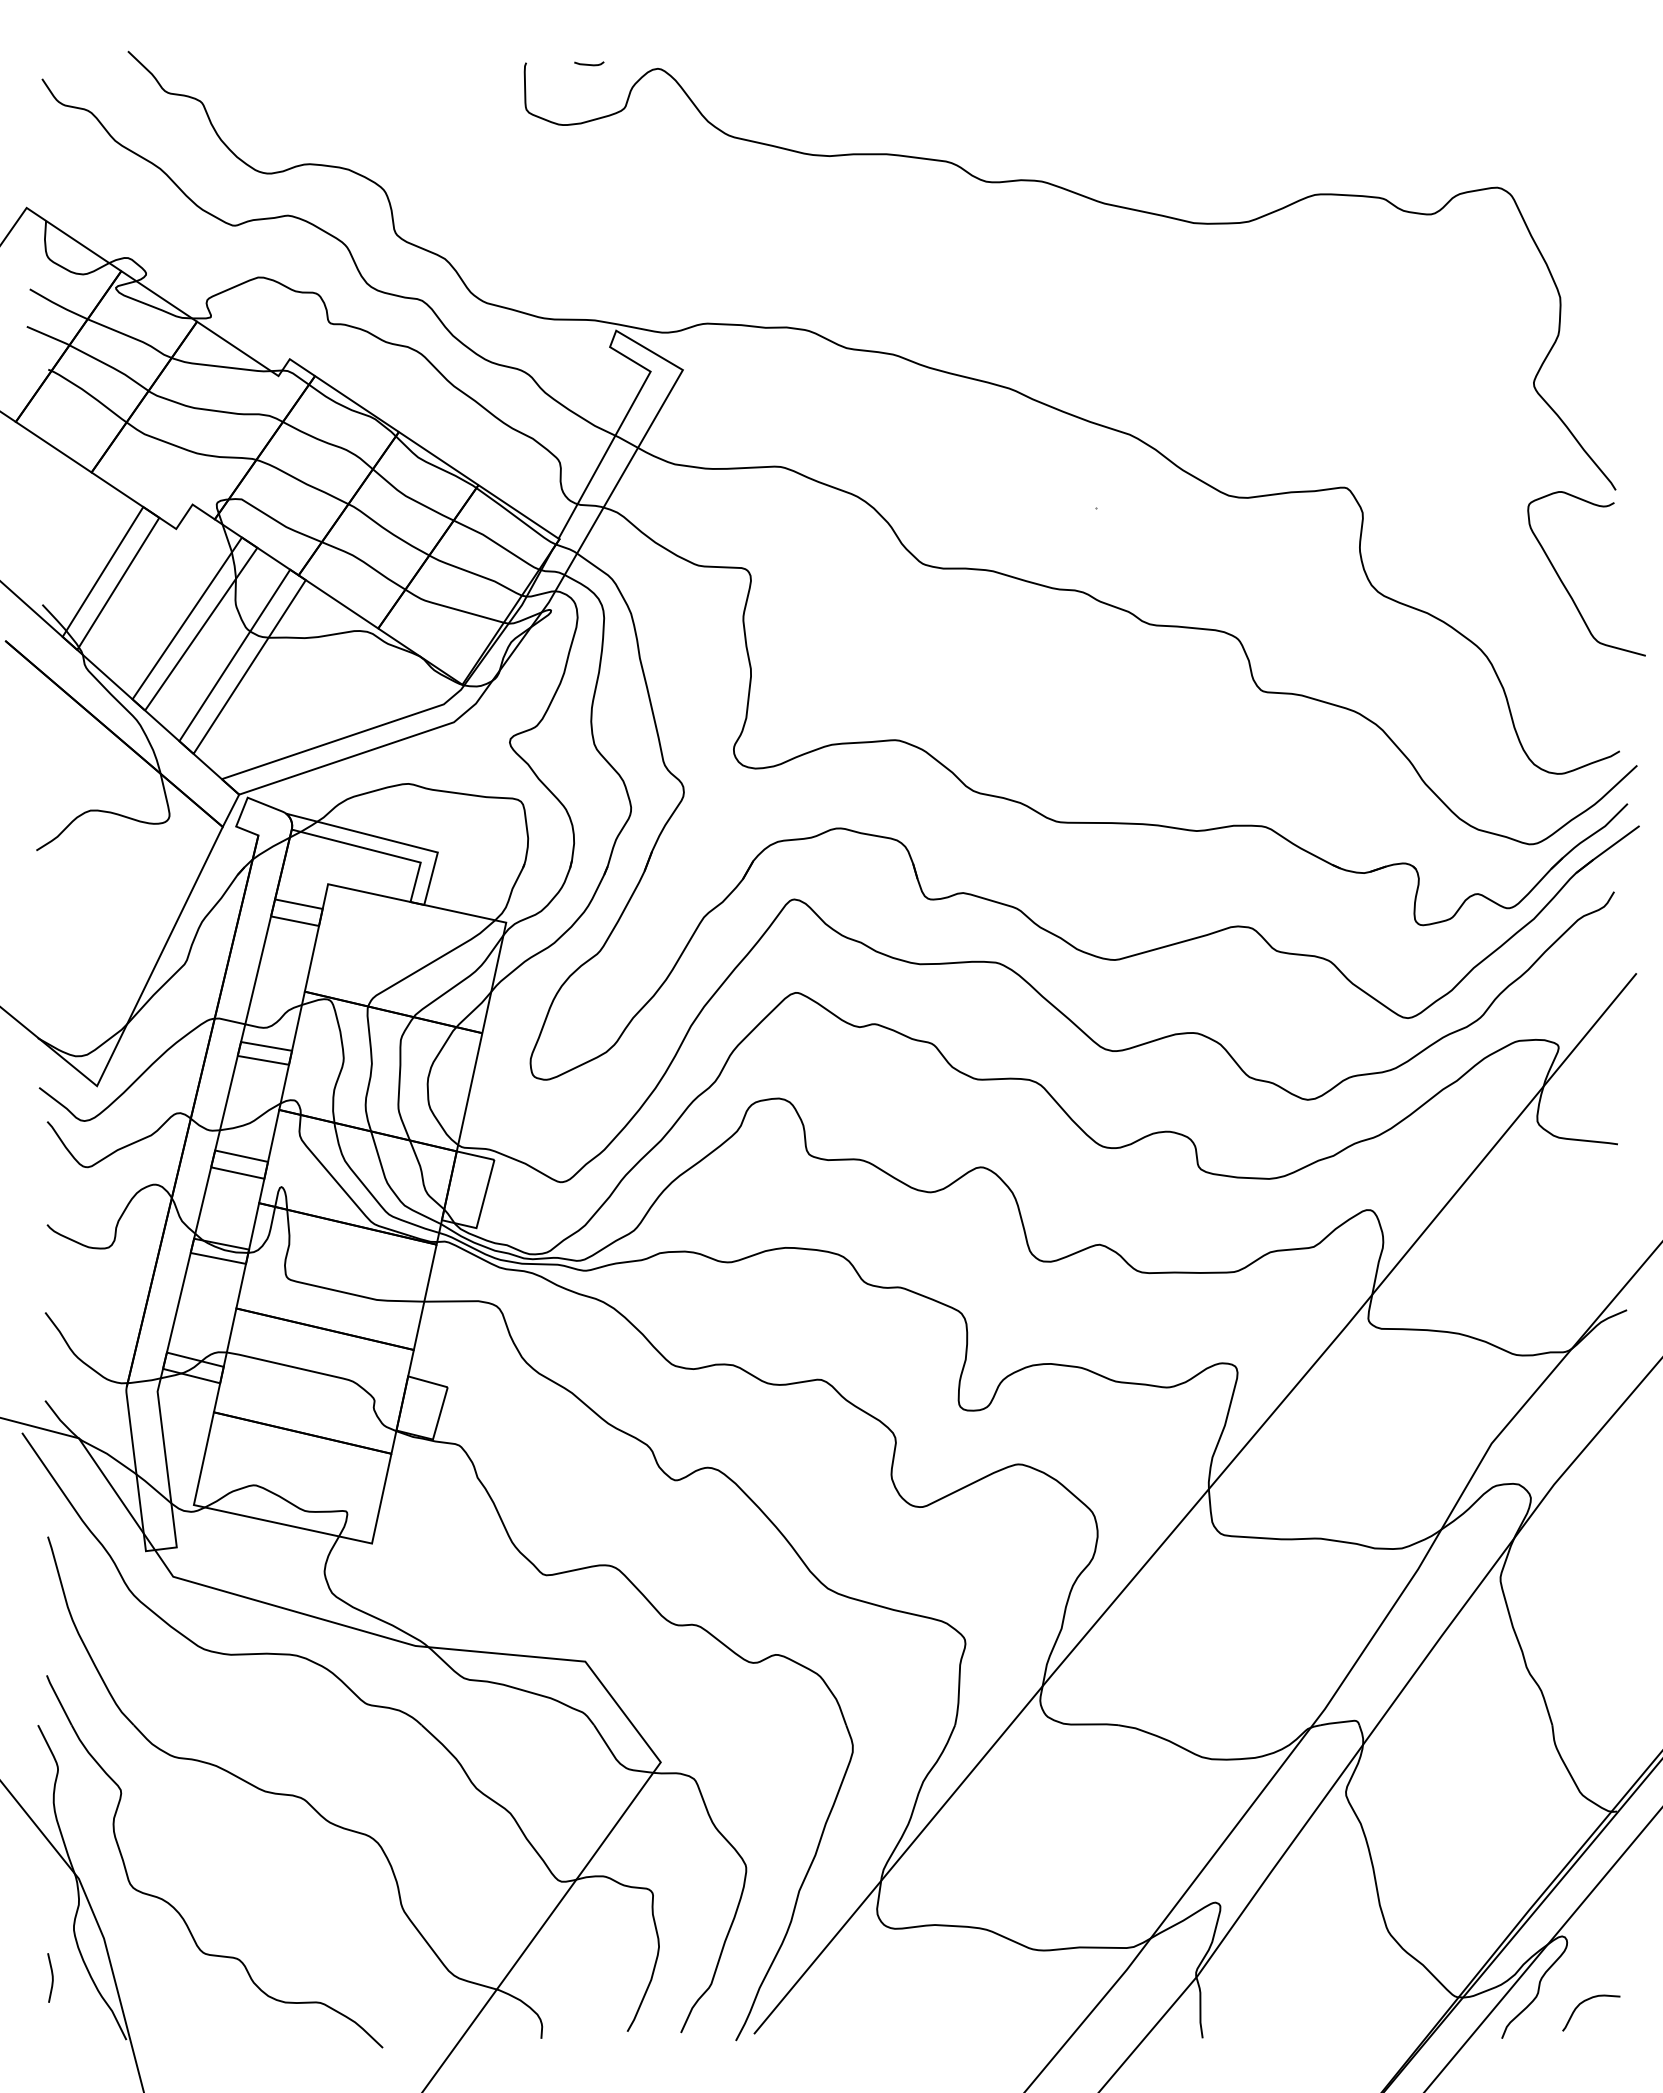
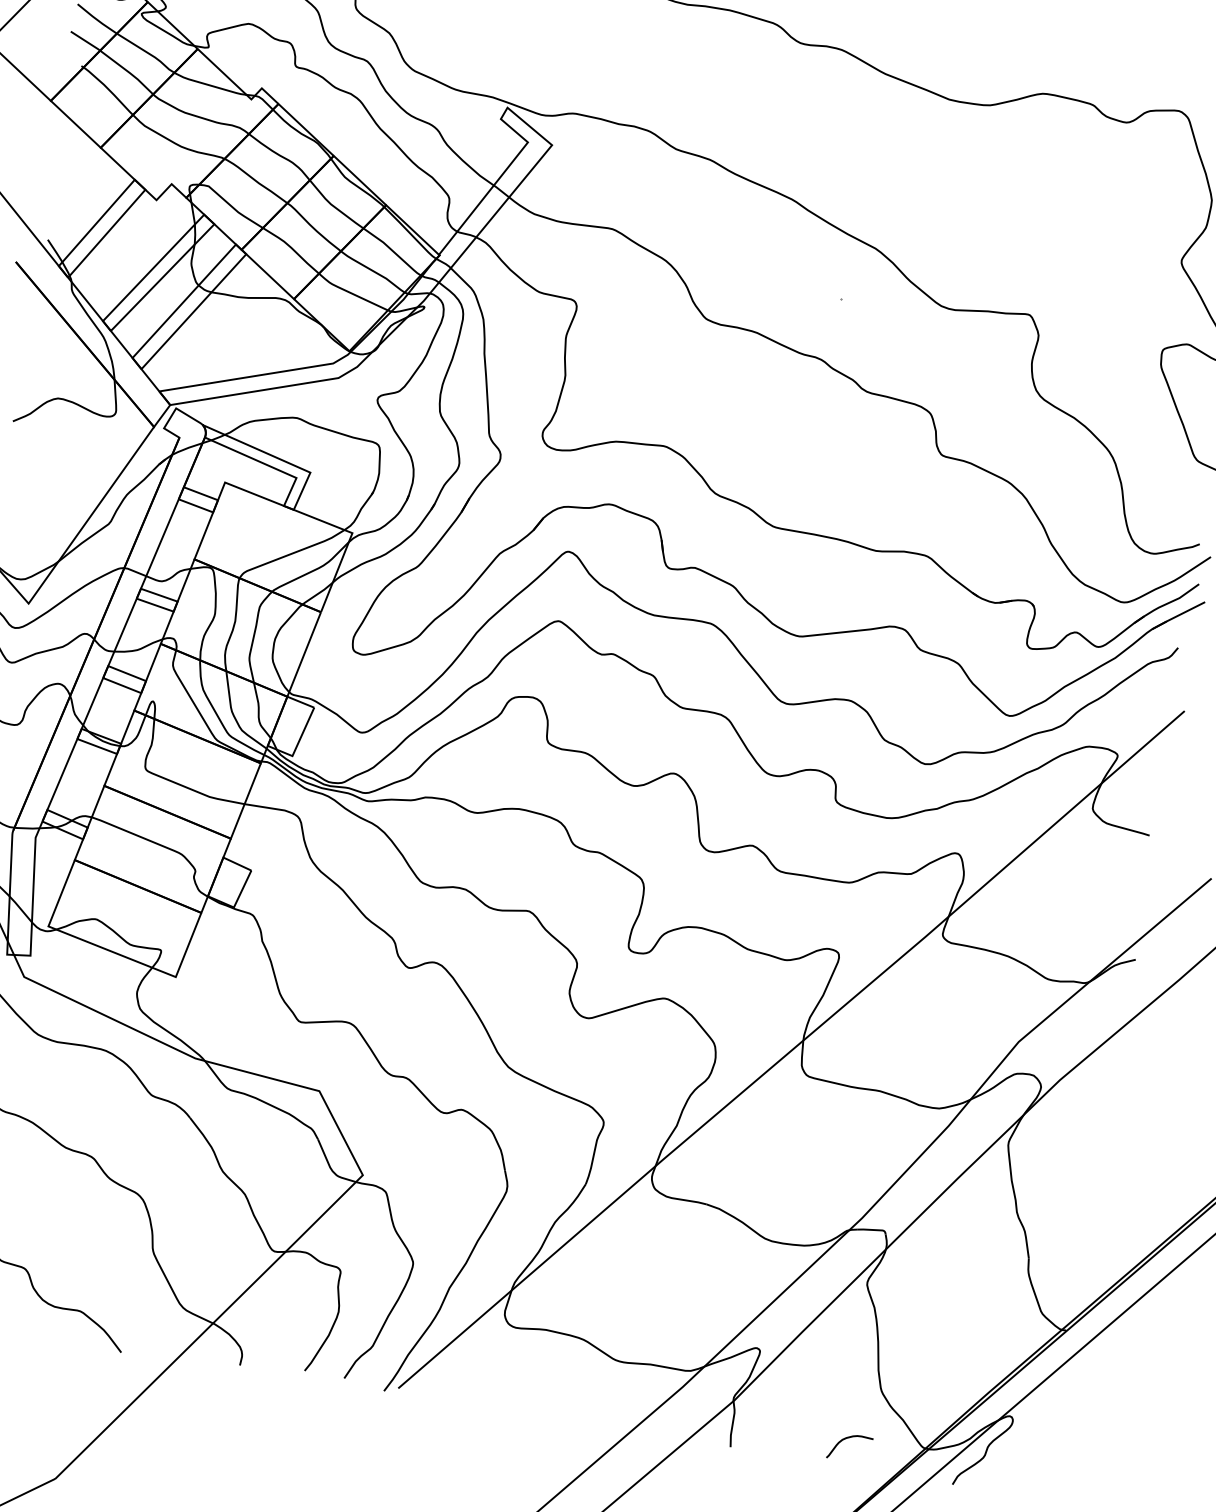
curve: (1584, 2002) -> (846, 1439), moved

